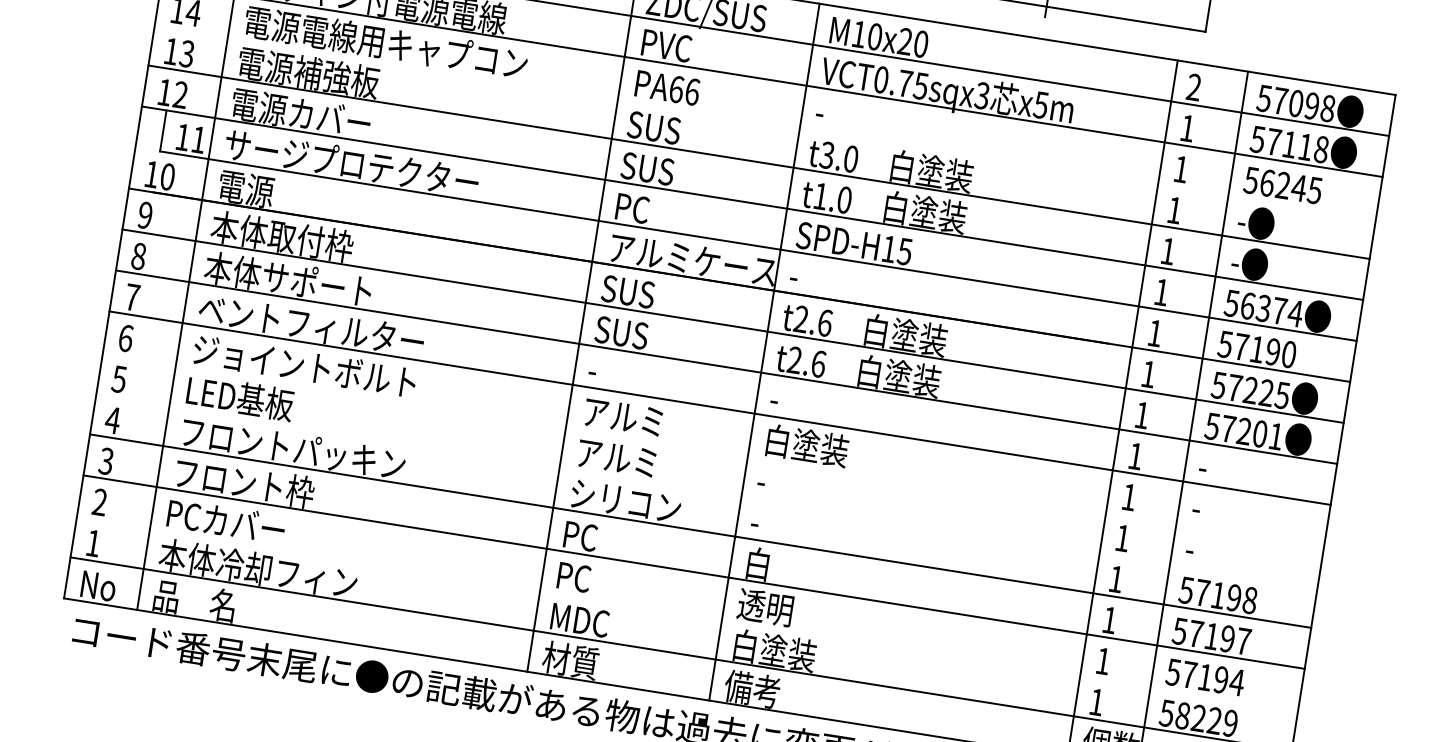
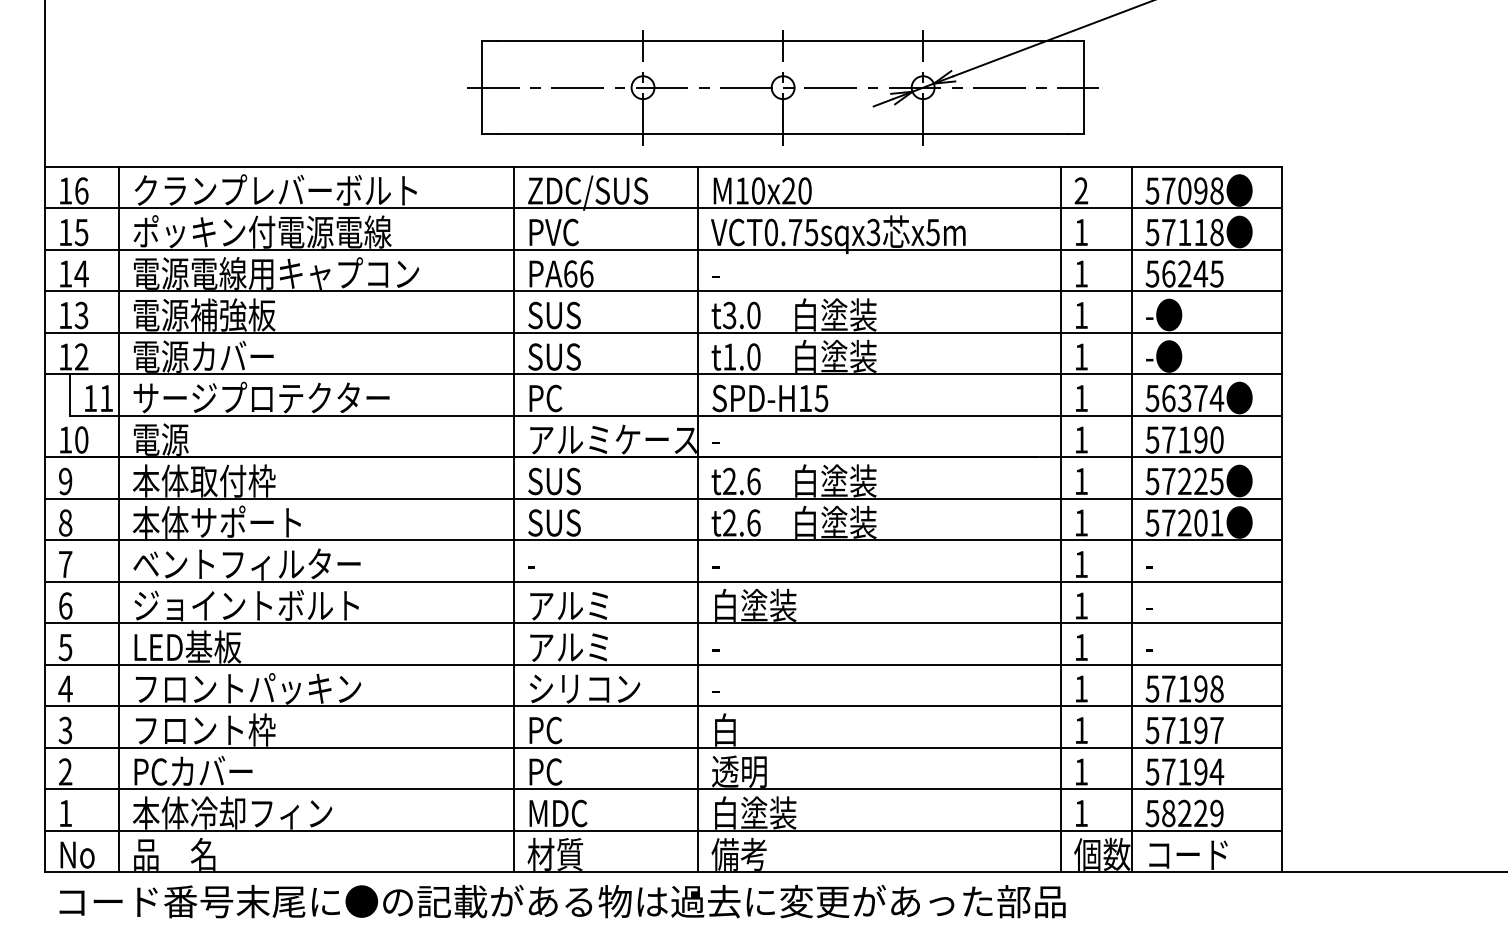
line: (765, 121) -> (663, 291), added
line: (713, 449) -> (663, 623), added
line: (707, 489) -> (663, 664), added
line: (687, 613) -> (663, 789), added

